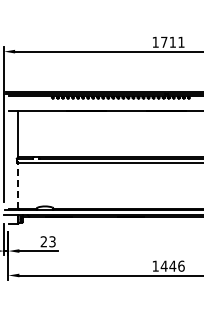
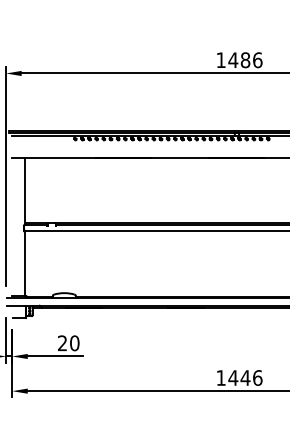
text: (172, 41) -> (245, 59), 1711 -> 1486
line: (17, 185) -> (25, 263), dashed -> solid
text: (52, 241) -> (74, 342), 23 -> 20

